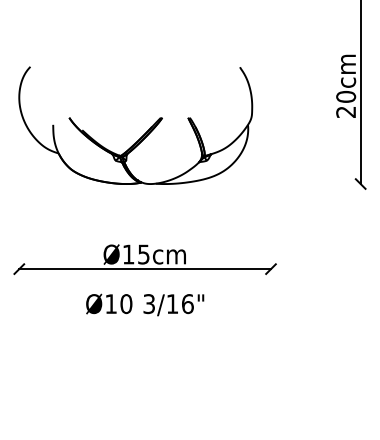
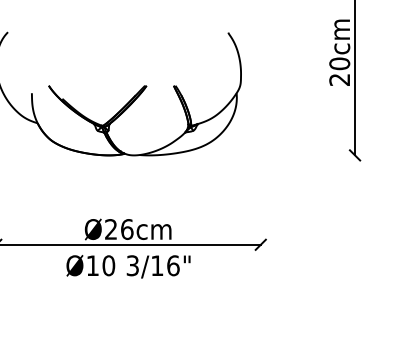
text: (135, 254) -> (118, 229), Ø15cm -> Ø26cm
text: (145, 304) -> (128, 266), moved

